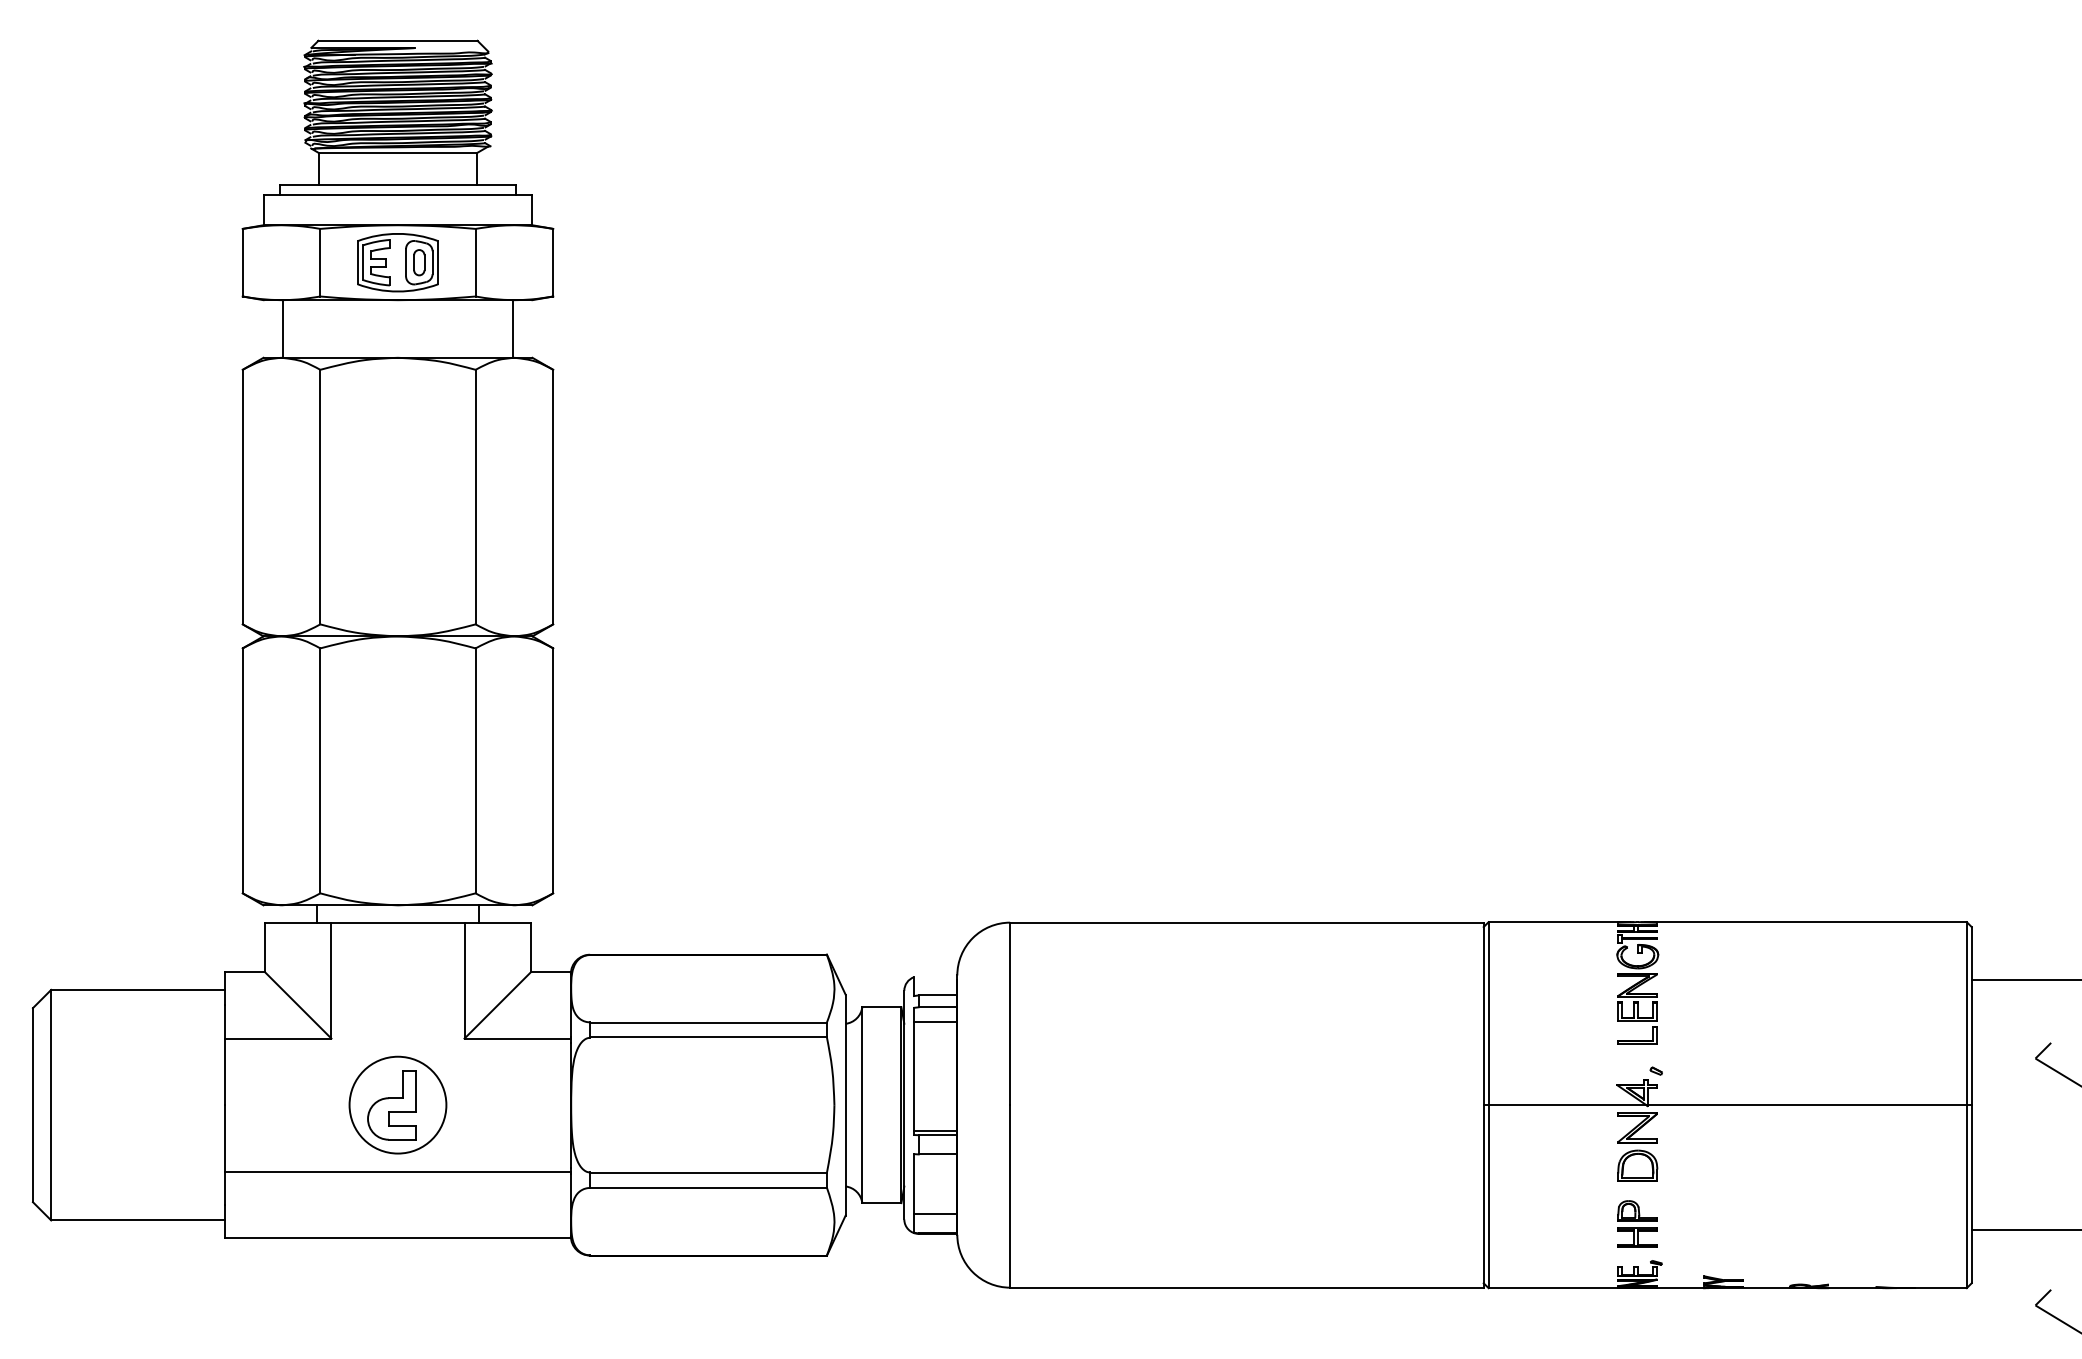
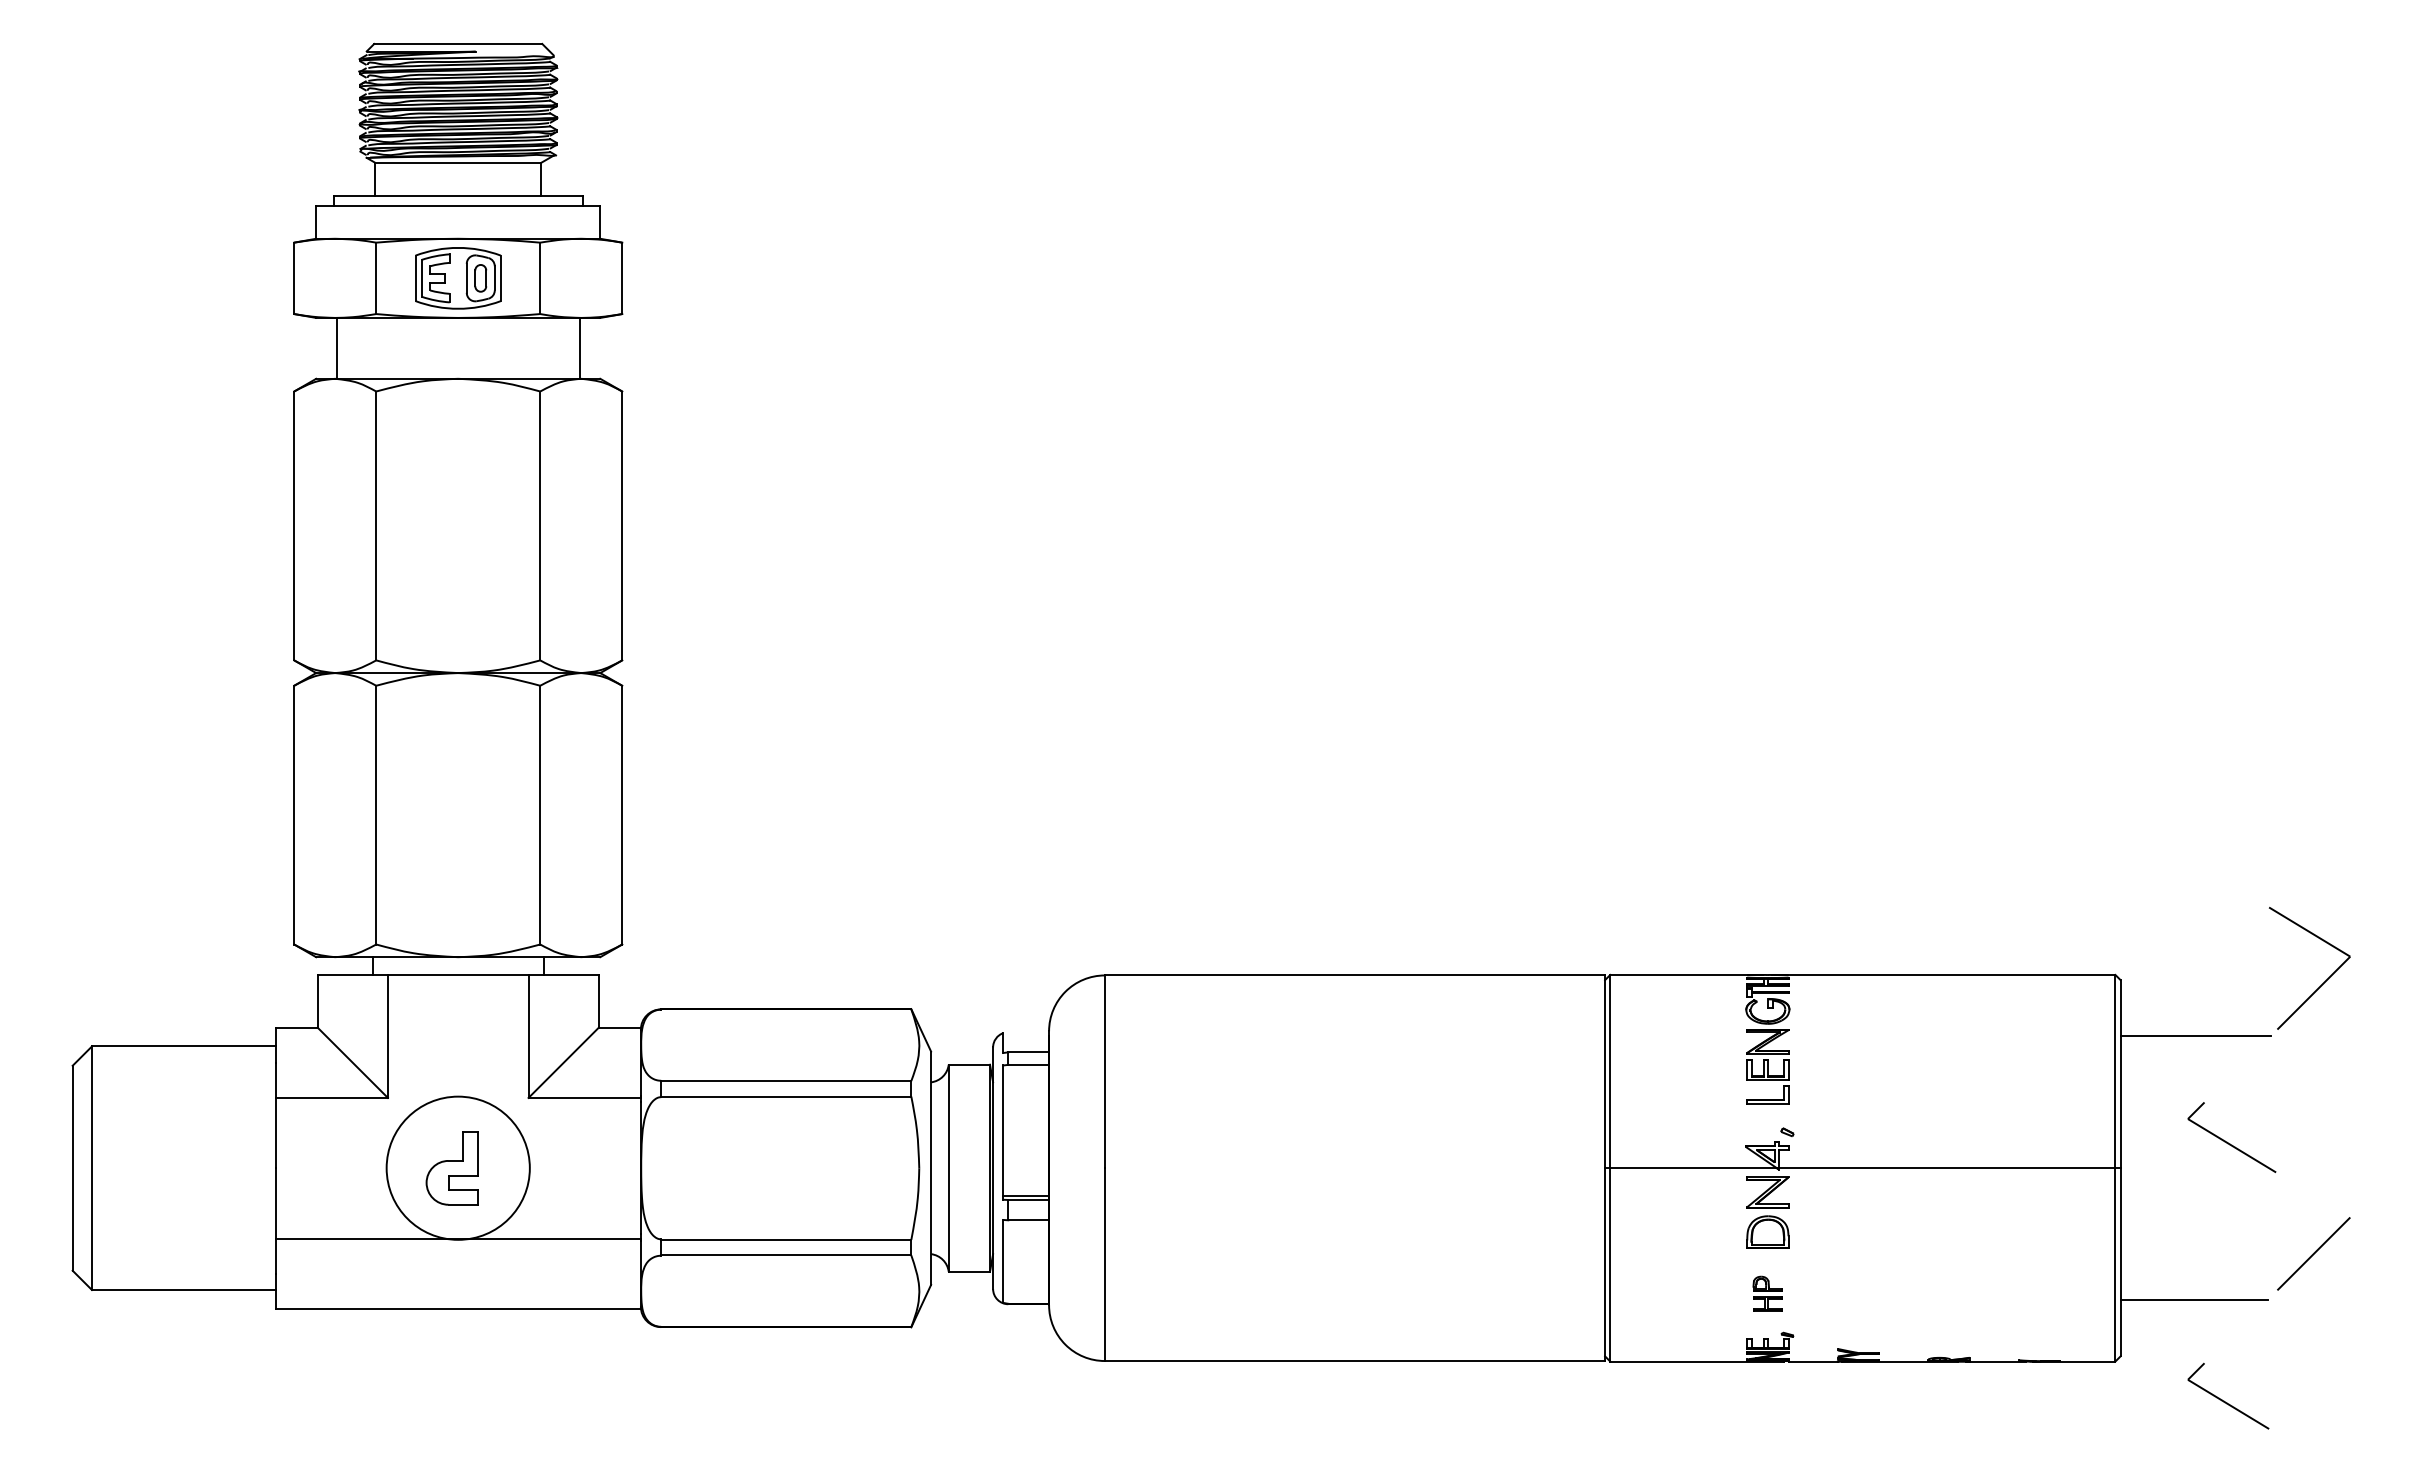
line: (935, 1021) -> (1026, 1079), removed
circle: (398, 1105) -> (458, 1168), size x1.4
line: (935, 1214) -> (1026, 1283), removed
part: (1637, 1223) -> (1767, 1293), size x0.7

